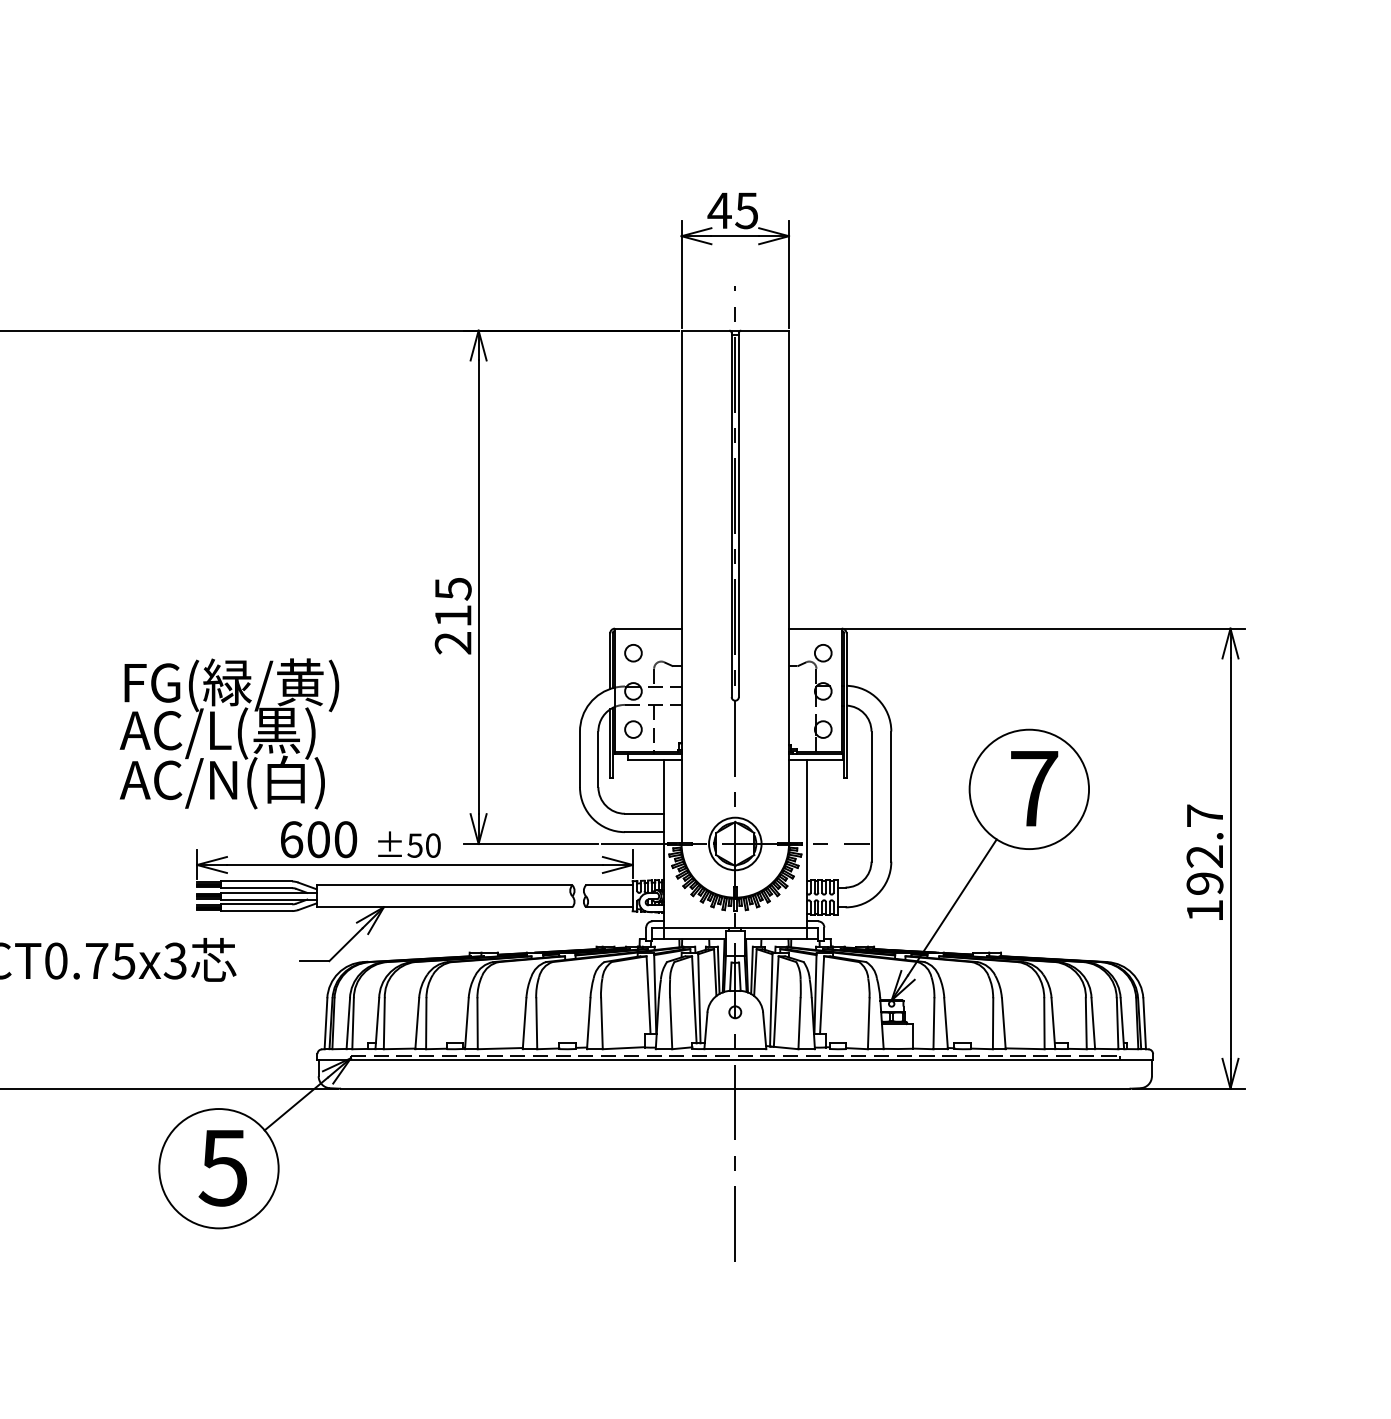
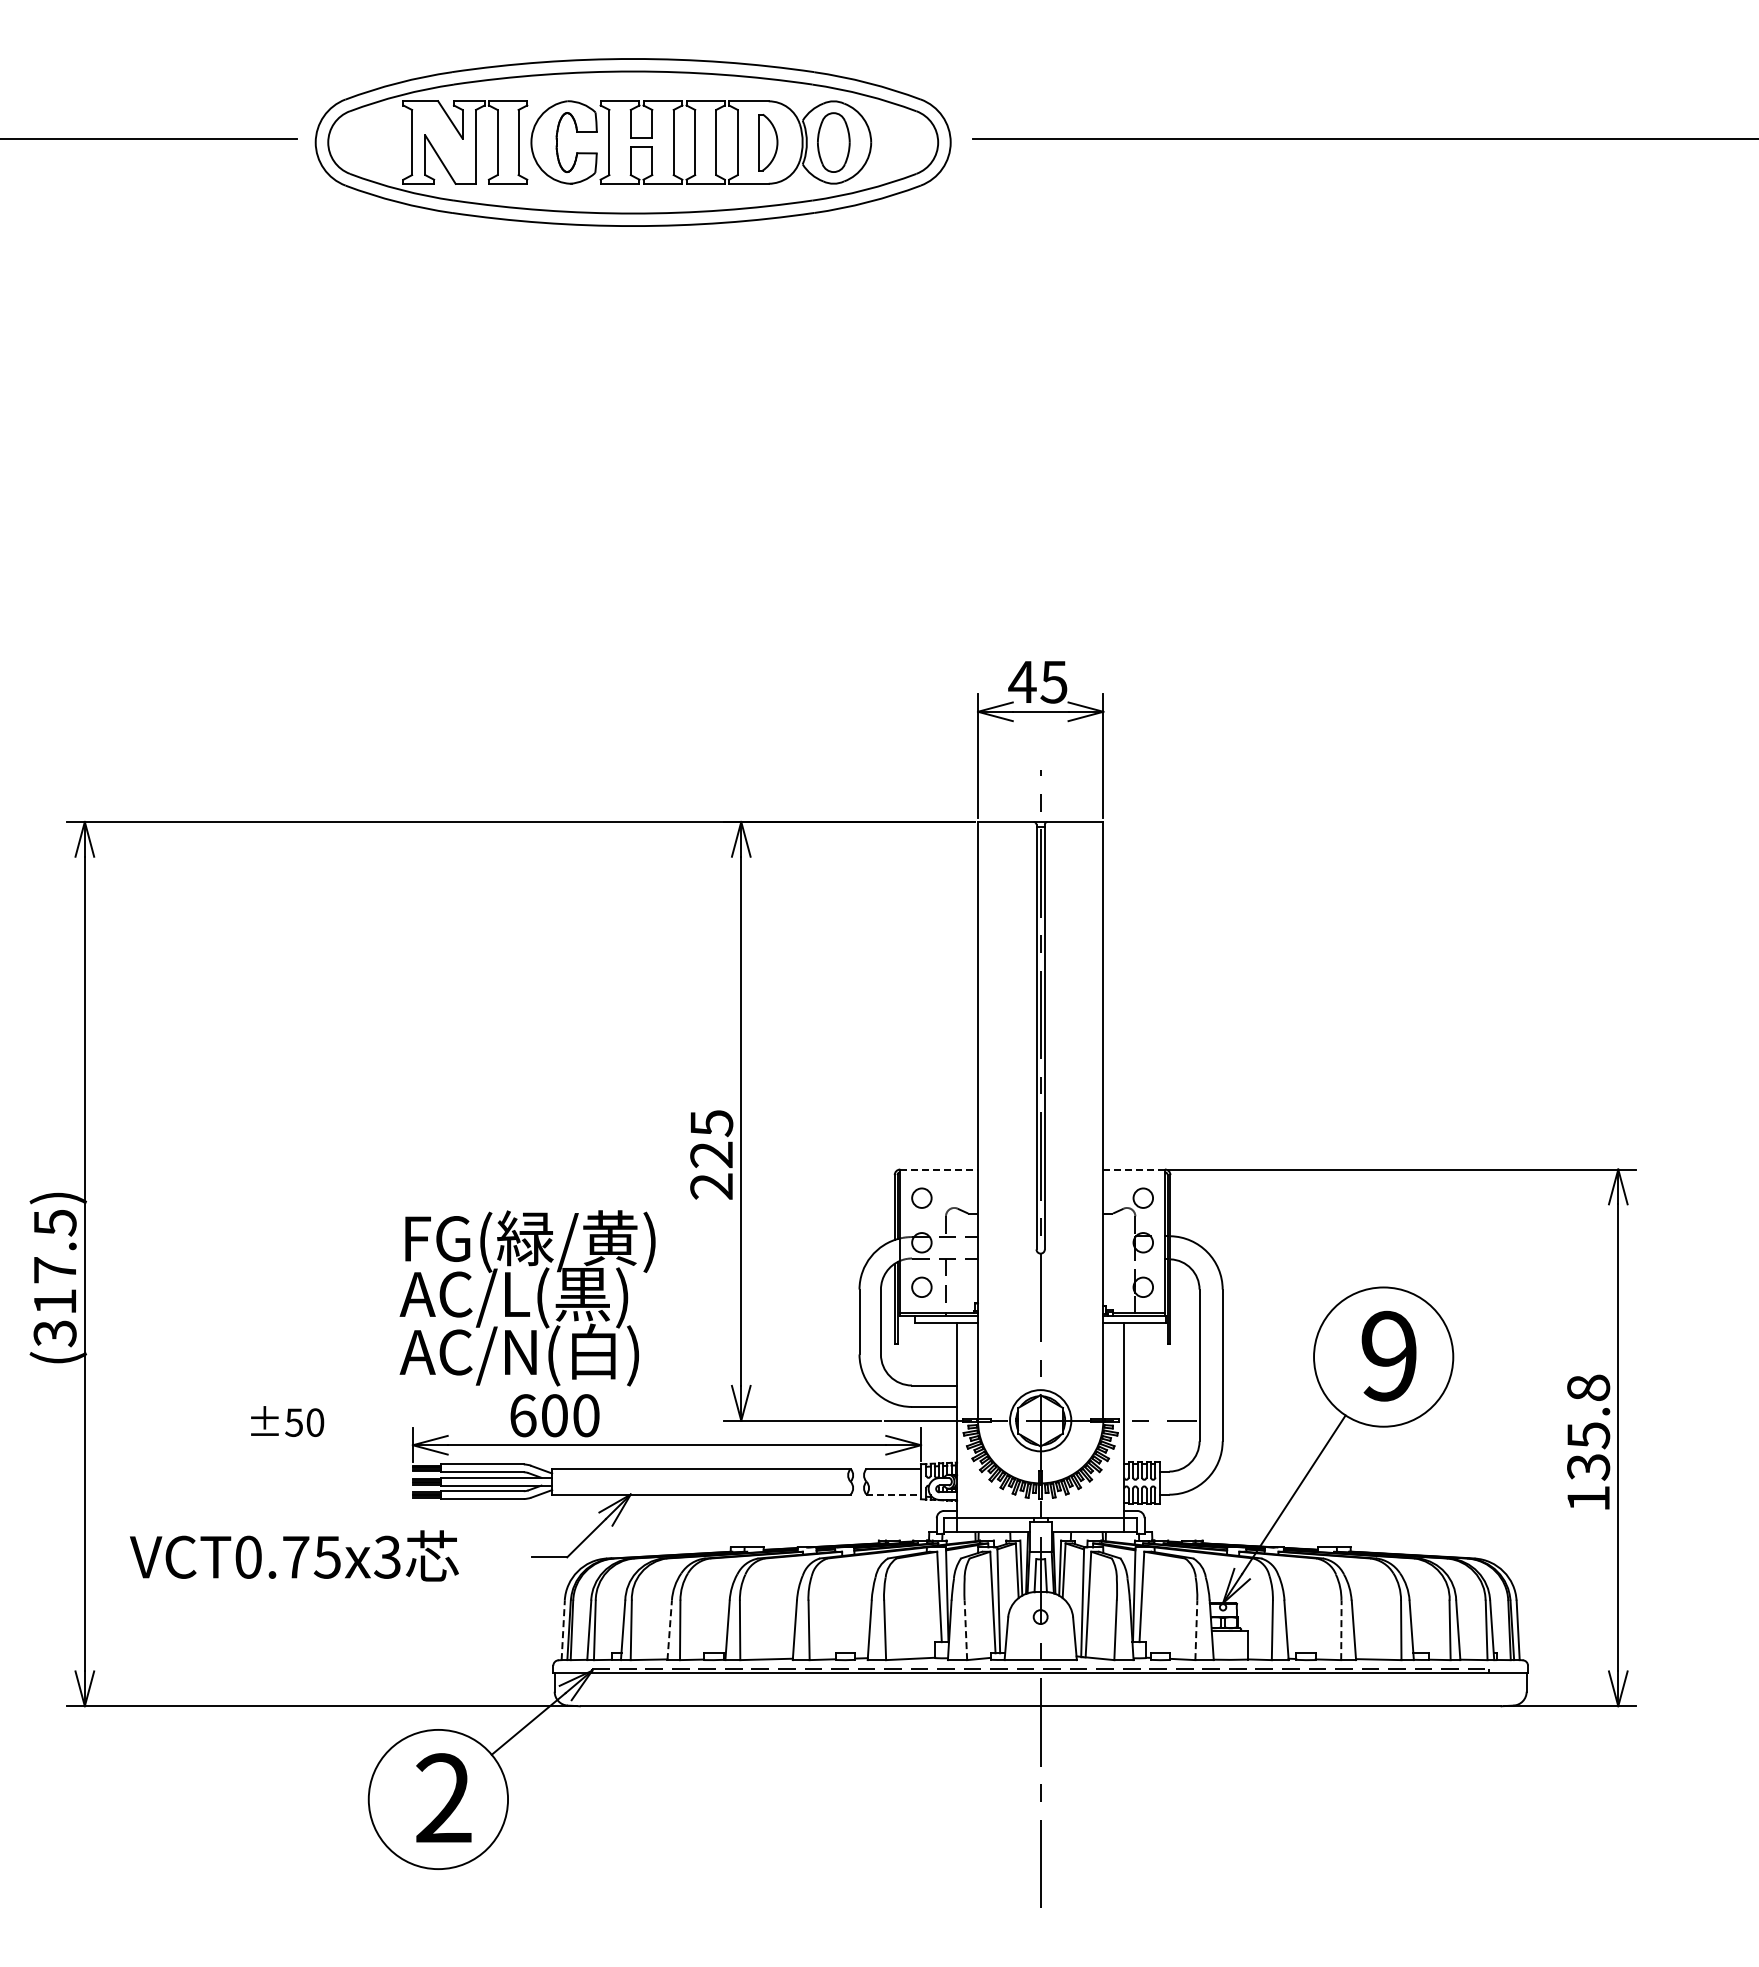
text: (453, 615) -> (711, 1154), 215 -> 225
line: (648, 628) -> (939, 1169), solid -> dashed
line: (815, 628) -> (1134, 1169), solid -> dashed
text: (229, 734) -> (527, 1298), moved
text: (1034, 788) -> (1389, 1355), 7 -> 9
text: (409, 844) -> (287, 1421), moved
text: (1204, 849) -> (1588, 1427), 192.7 -> 135.8
line: (609, 907) -> (894, 1494), solid -> dashed
line: (326, 1023) -> (563, 1630), solid -> dashed
line: (417, 1023) -> (669, 1630), solid -> dashed
line: (670, 1023) -> (965, 1630), solid -> dashed
line: (868, 1023) -> (1196, 1630), solid -> dashed
line: (993, 1023) -> (1341, 1630), solid -> dashed
text: (222, 1167) -> (442, 1798), 5 -> 2

